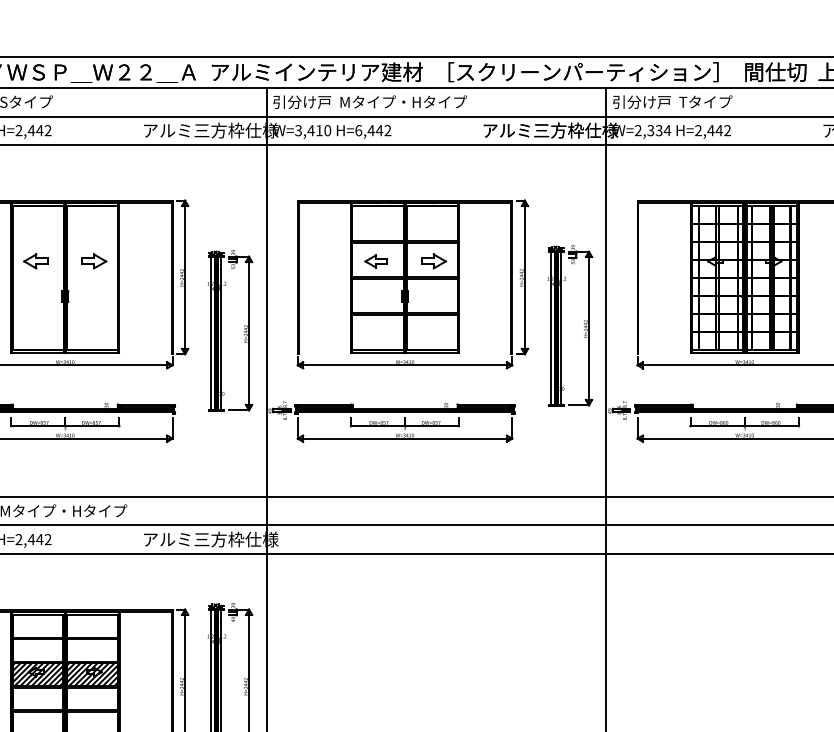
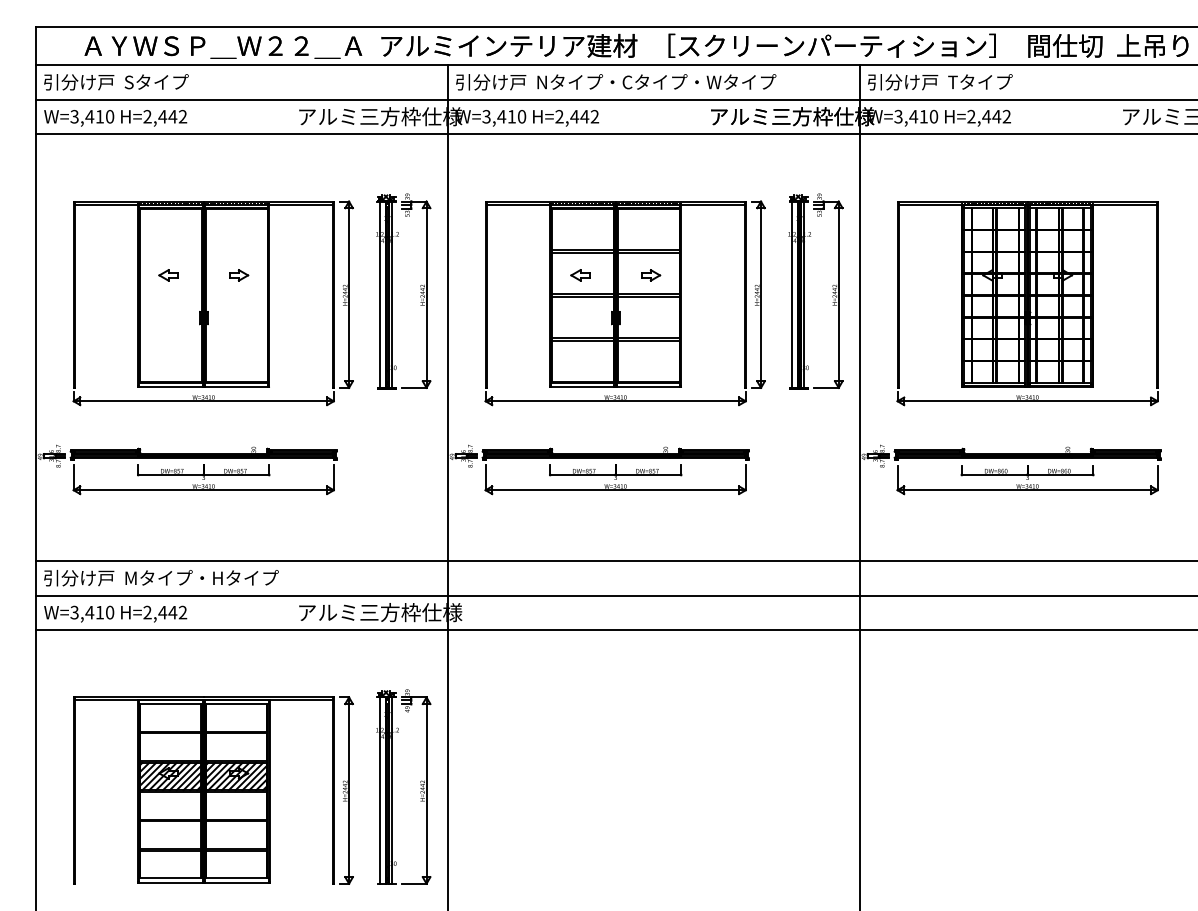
text: (439, 101) -> (657, 81), 引分け戸  Mタイプ・Hタイプ -> 引分け戸  Nタイプ・Cタイプ・Wタイプ
text: (358, 130) -> (559, 116), H=6,442 -> H=2,442
text: (653, 130) -> (916, 116), W=2,334 -> W=3,410
part: (36, 261) -> (168, 275), size x0.62
part: (94, 261) -> (239, 275), size x0.62
part: (376, 261) -> (580, 275), size x0.71
part: (434, 261) -> (651, 275), size x0.62
part: (560, 325) -> (804, 291), moved
part: (220, 330) -> (392, 291), moved

